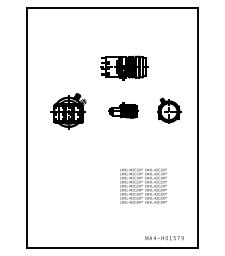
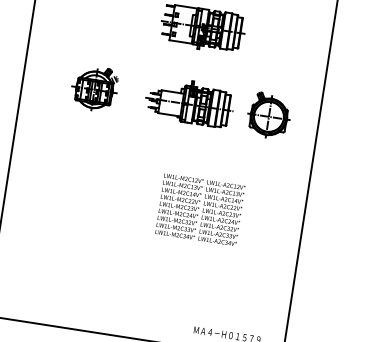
part: (68, 110) -> (94, 87), size x0.71
part: (123, 110) -> (190, 102), size x1.67
text: (143, 185) -> (200, 208), moved

